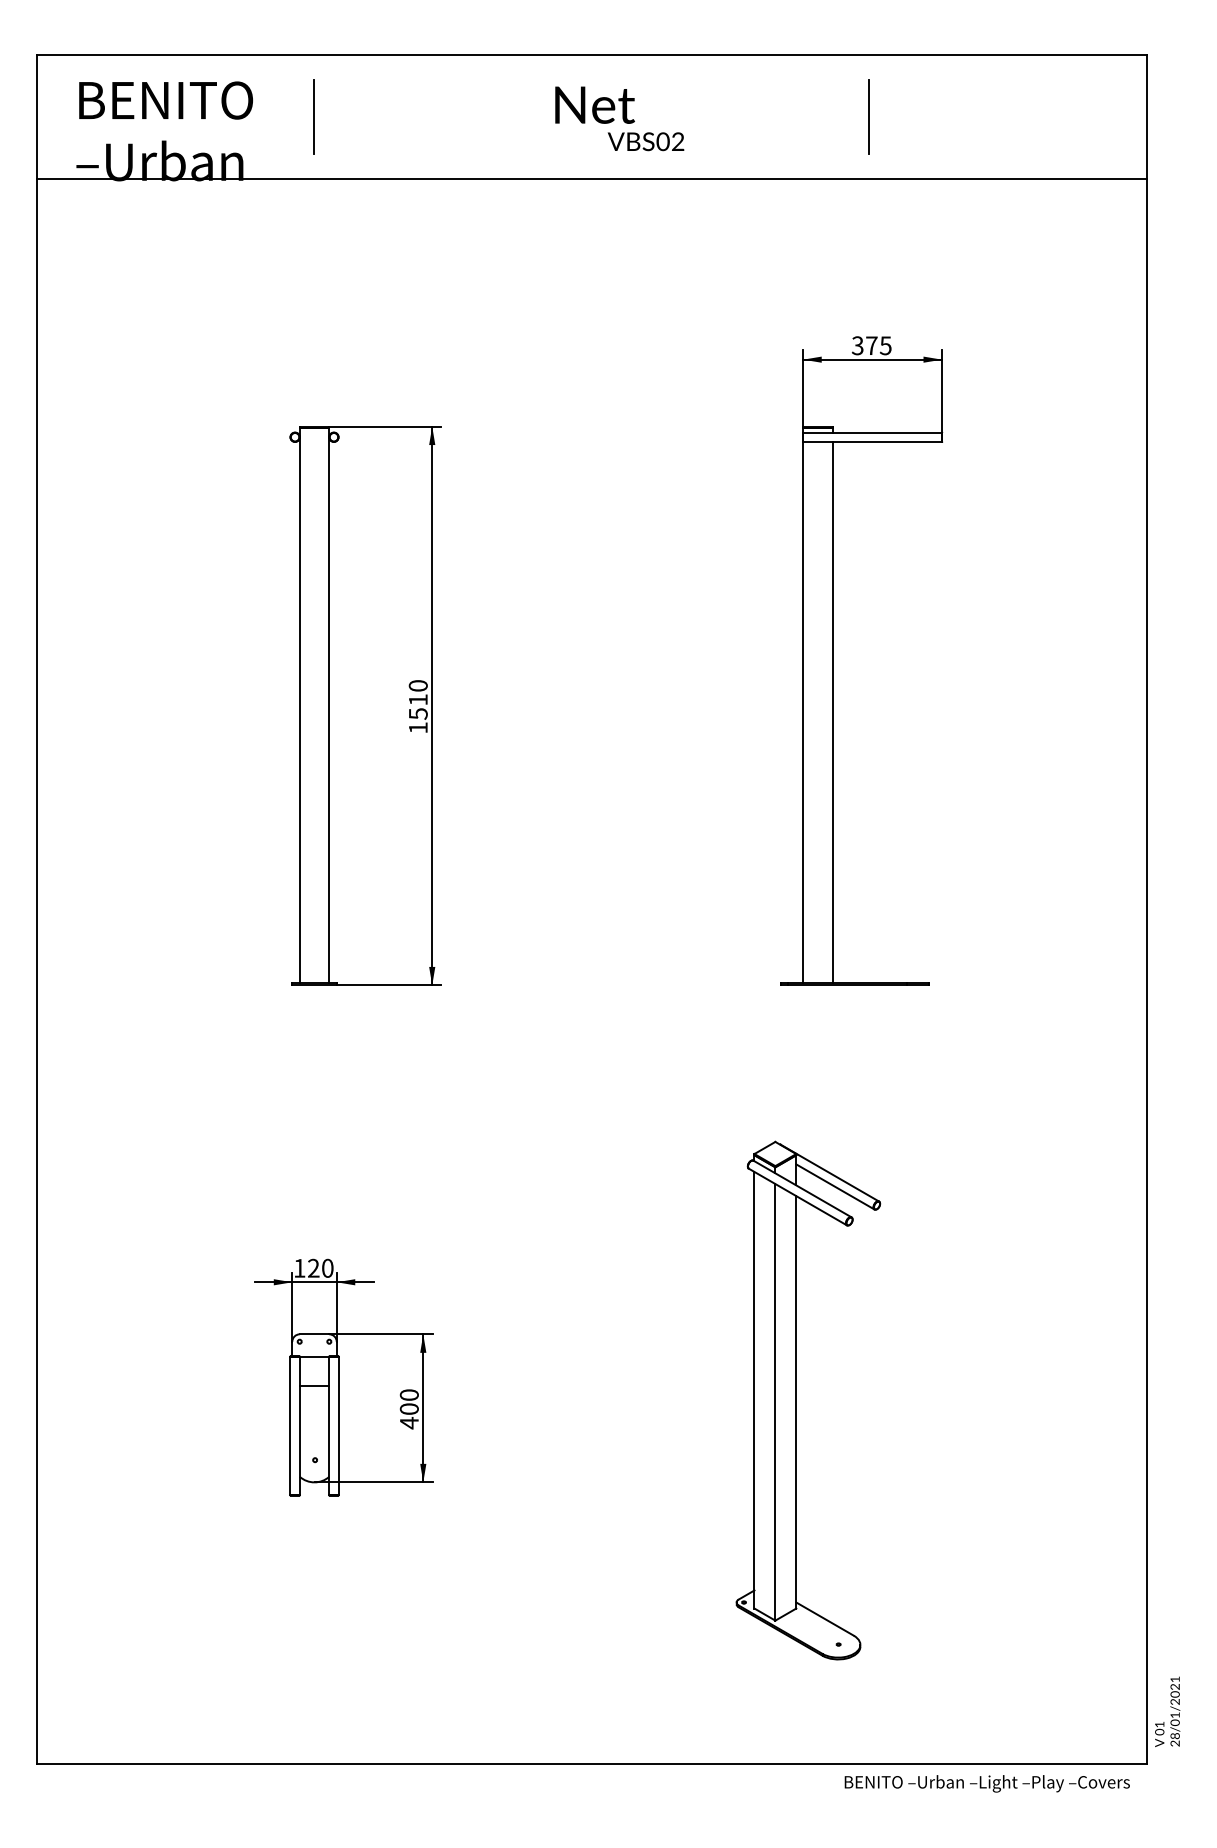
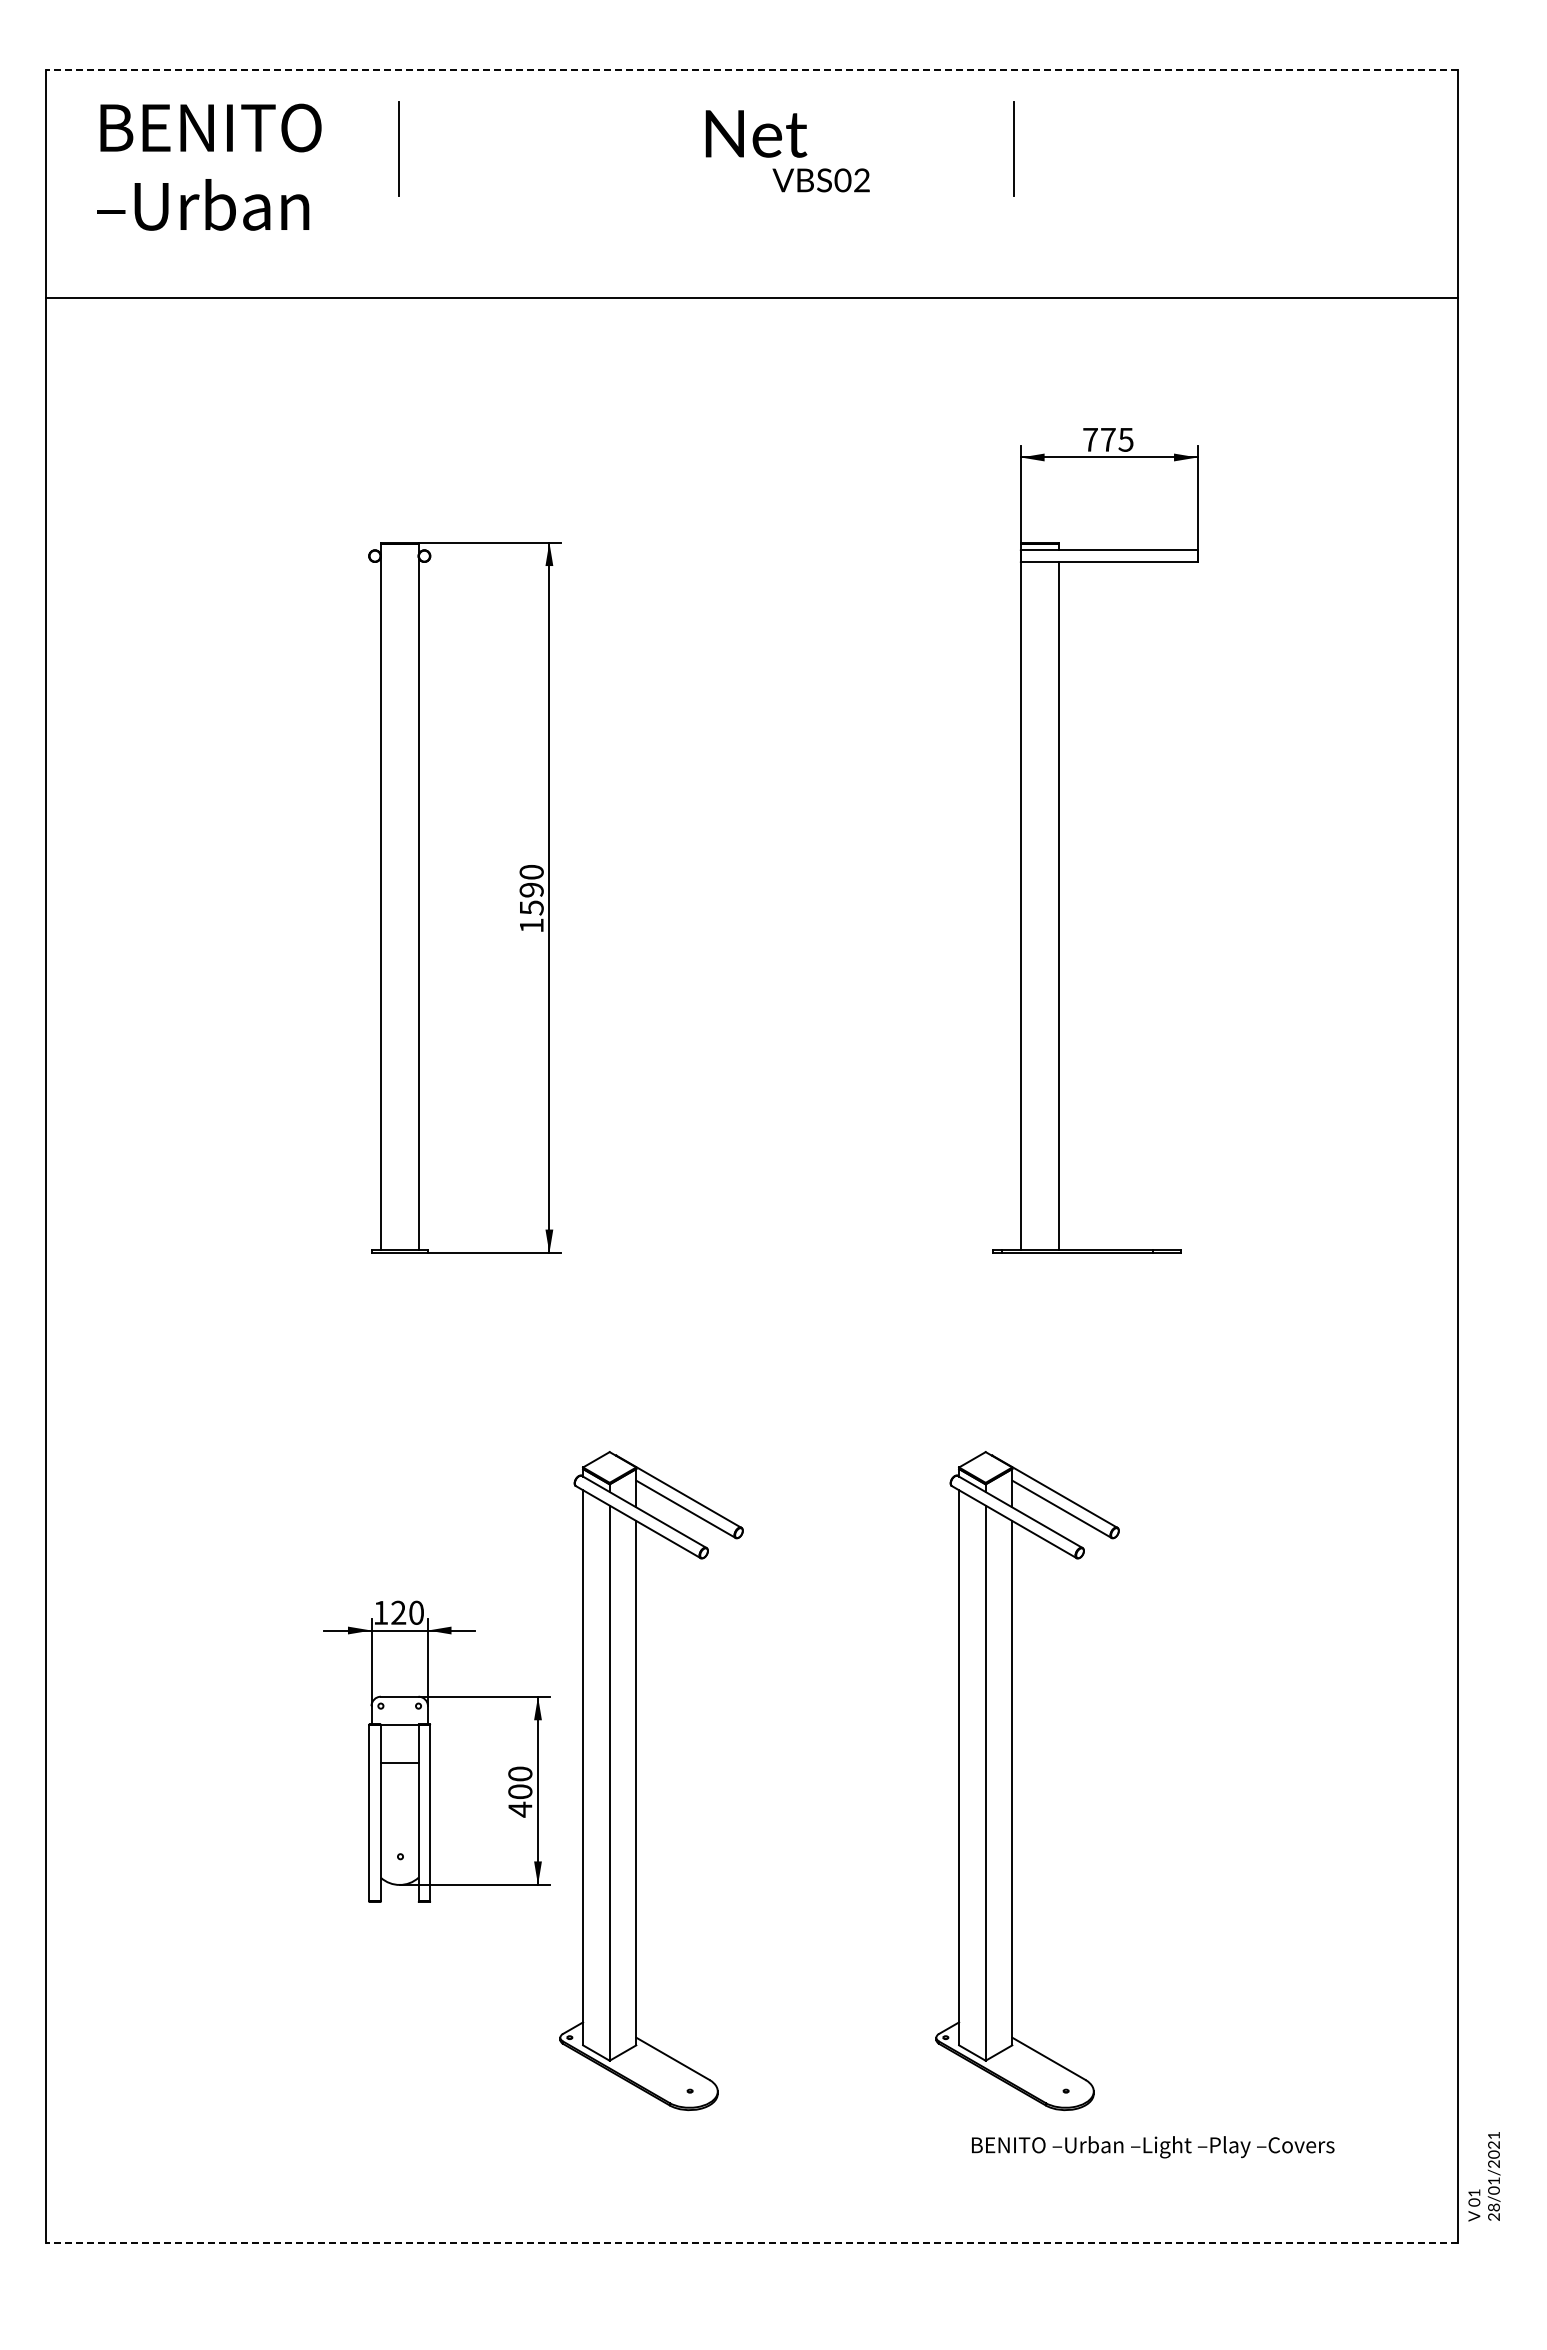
line: (591, 55) -> (752, 70), solid -> dashed
line: (868, 116) -> (1013, 148), moved
line: (591, 178) -> (752, 298), moved
text: (857, 345) -> (1089, 439), 375 -> 775
text: (418, 699) -> (531, 889), 1510 -> 1590
part: (500, 1400) -> (636, 1780), added
line: (591, 1764) -> (752, 2243), solid -> dashed
text: (987, 1784) -> (1153, 2147), moved

